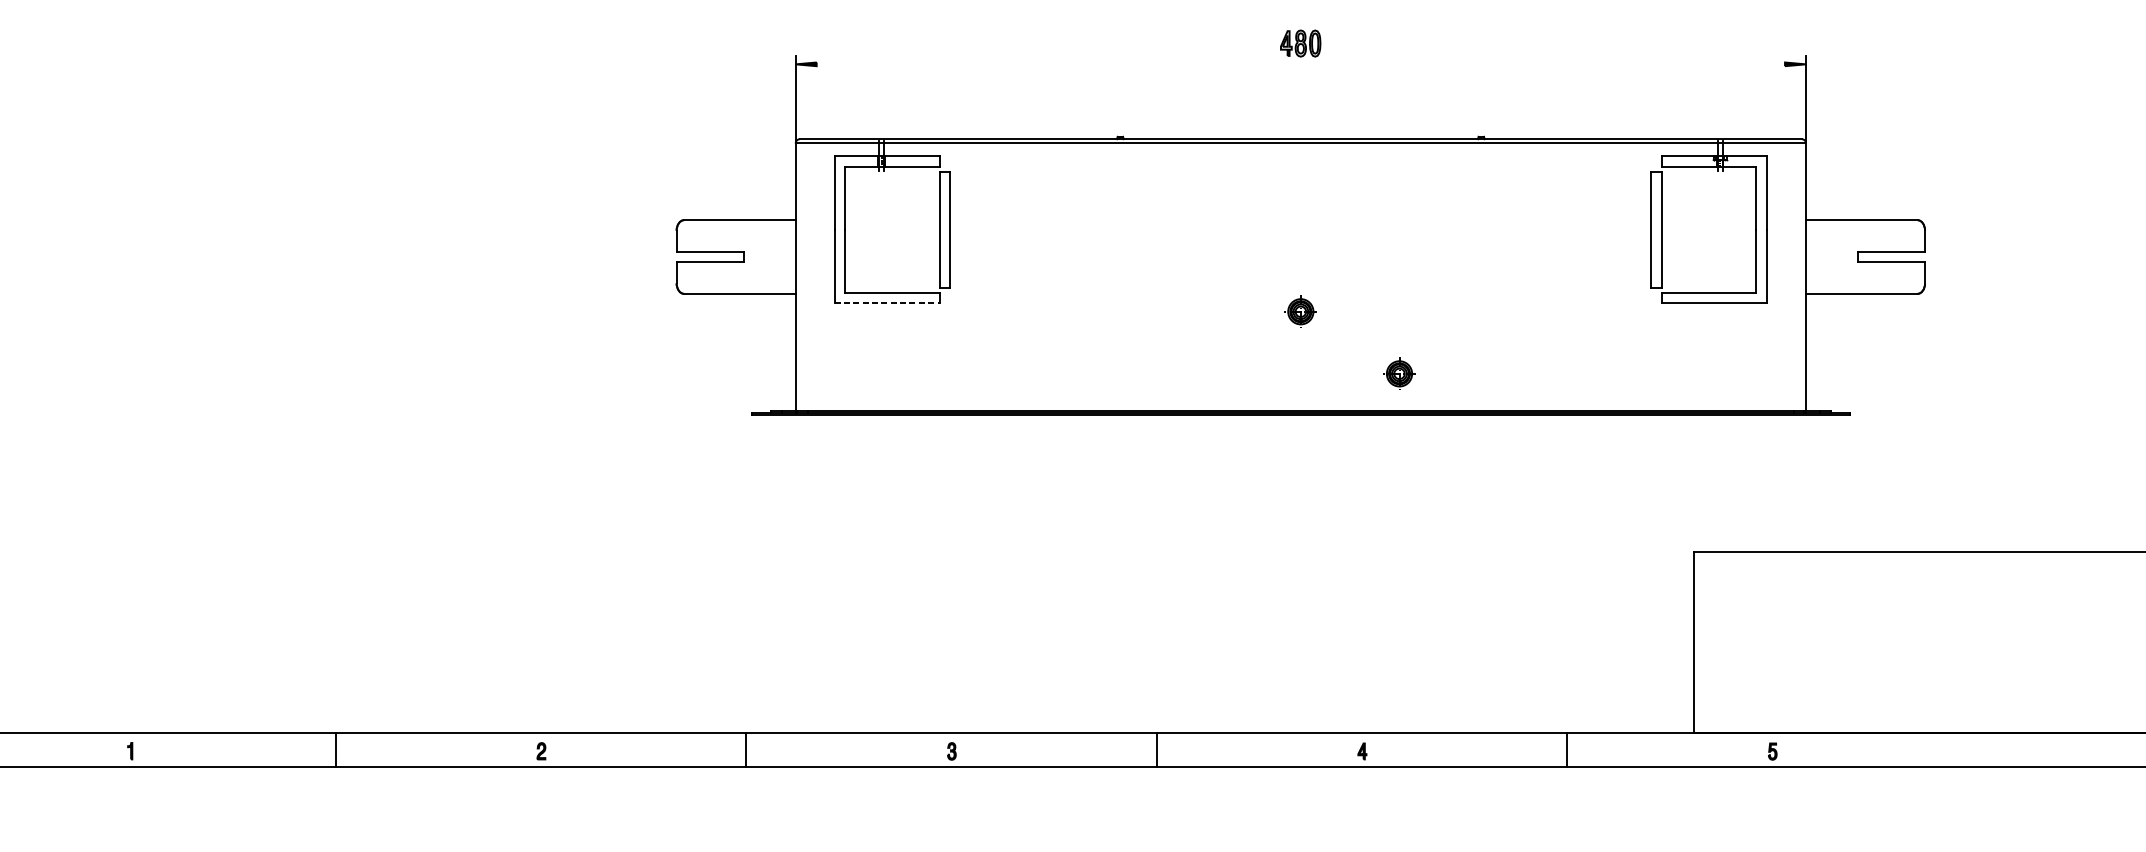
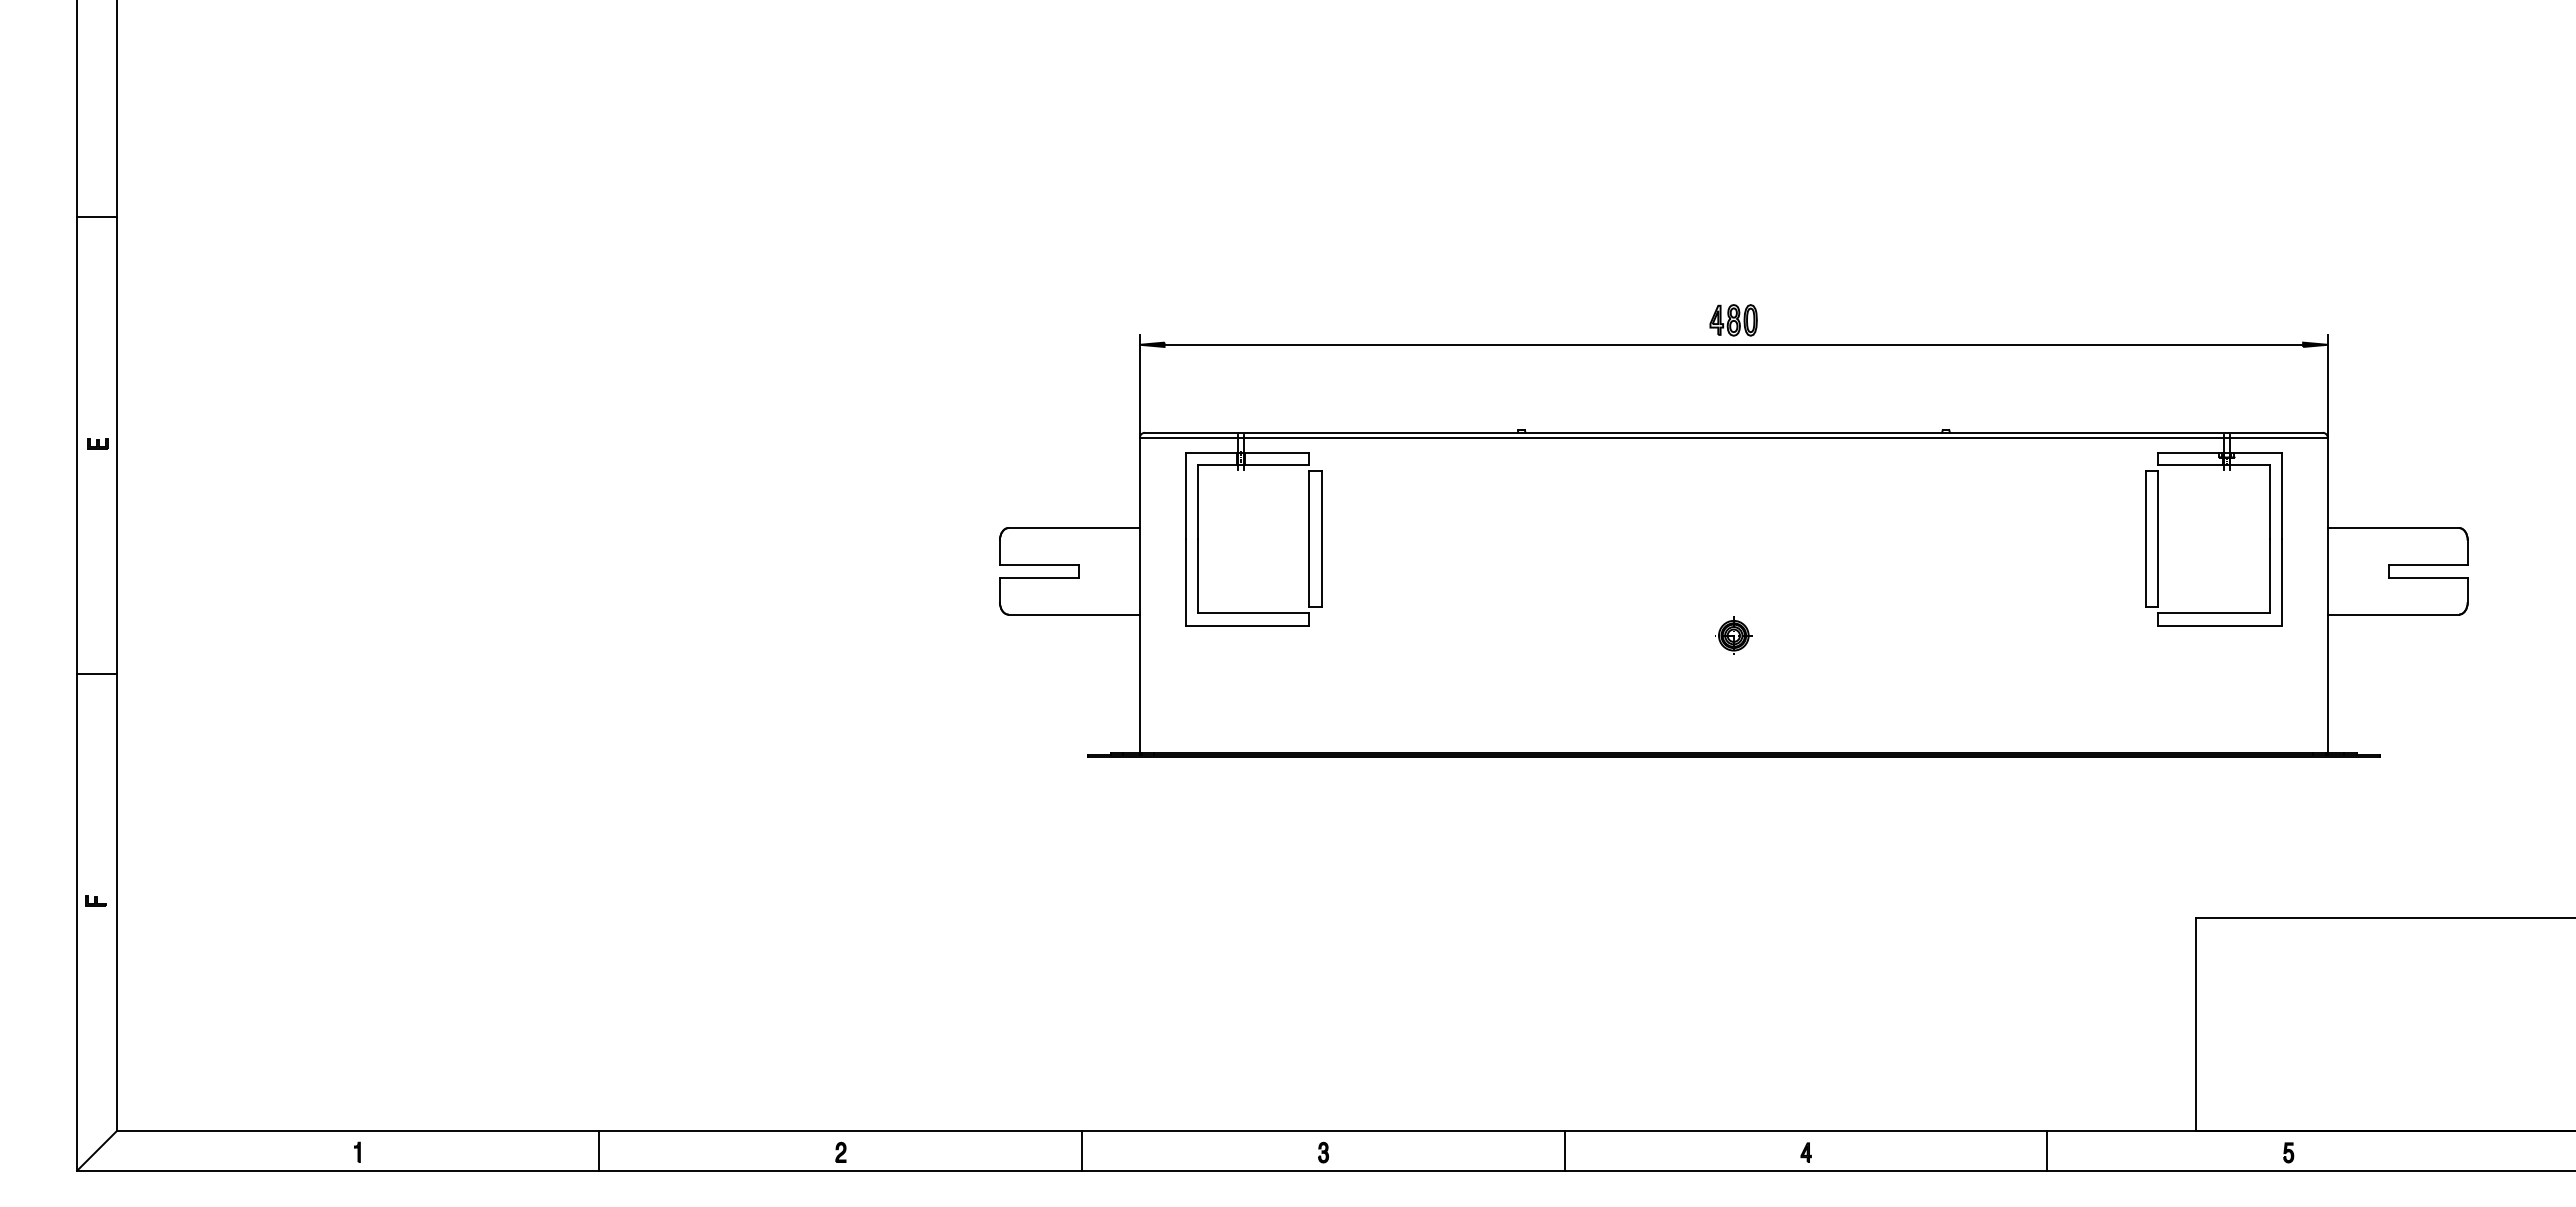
line: (1300, 64) -> (1733, 344), added
line: (887, 303) -> (1247, 625), dashed -> solid
part: (1399, 373) -> (1849, 708), removed

